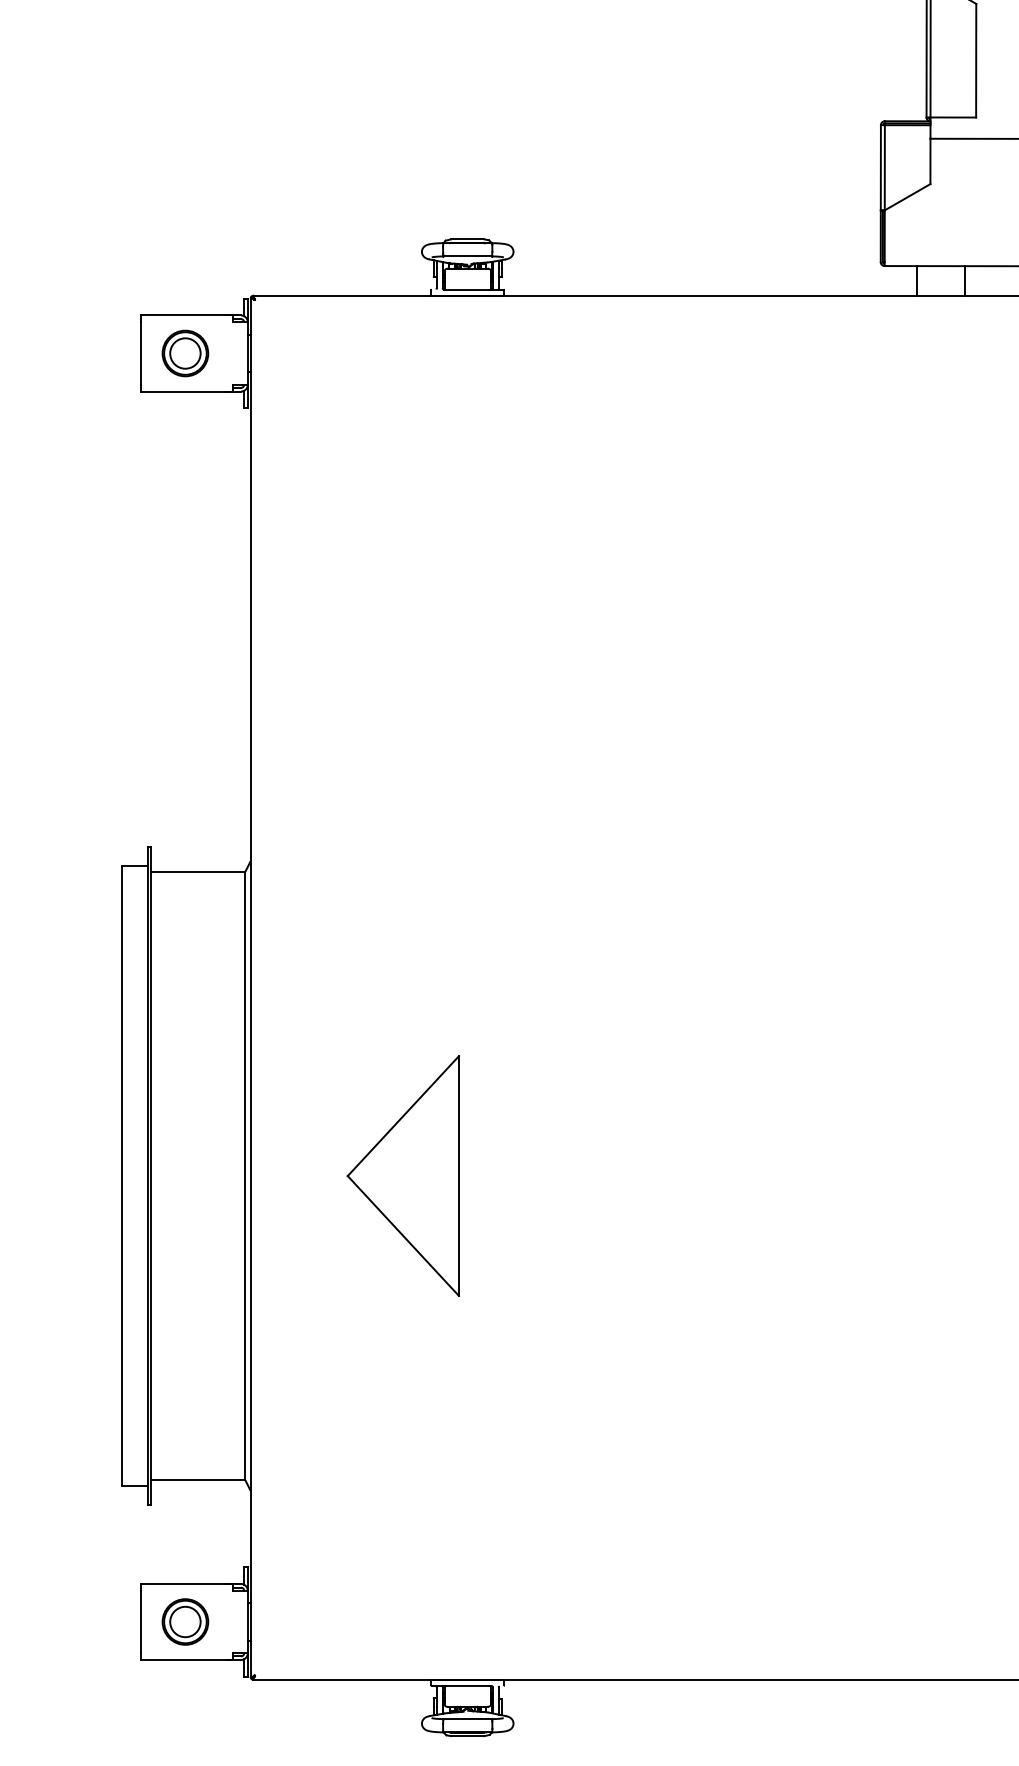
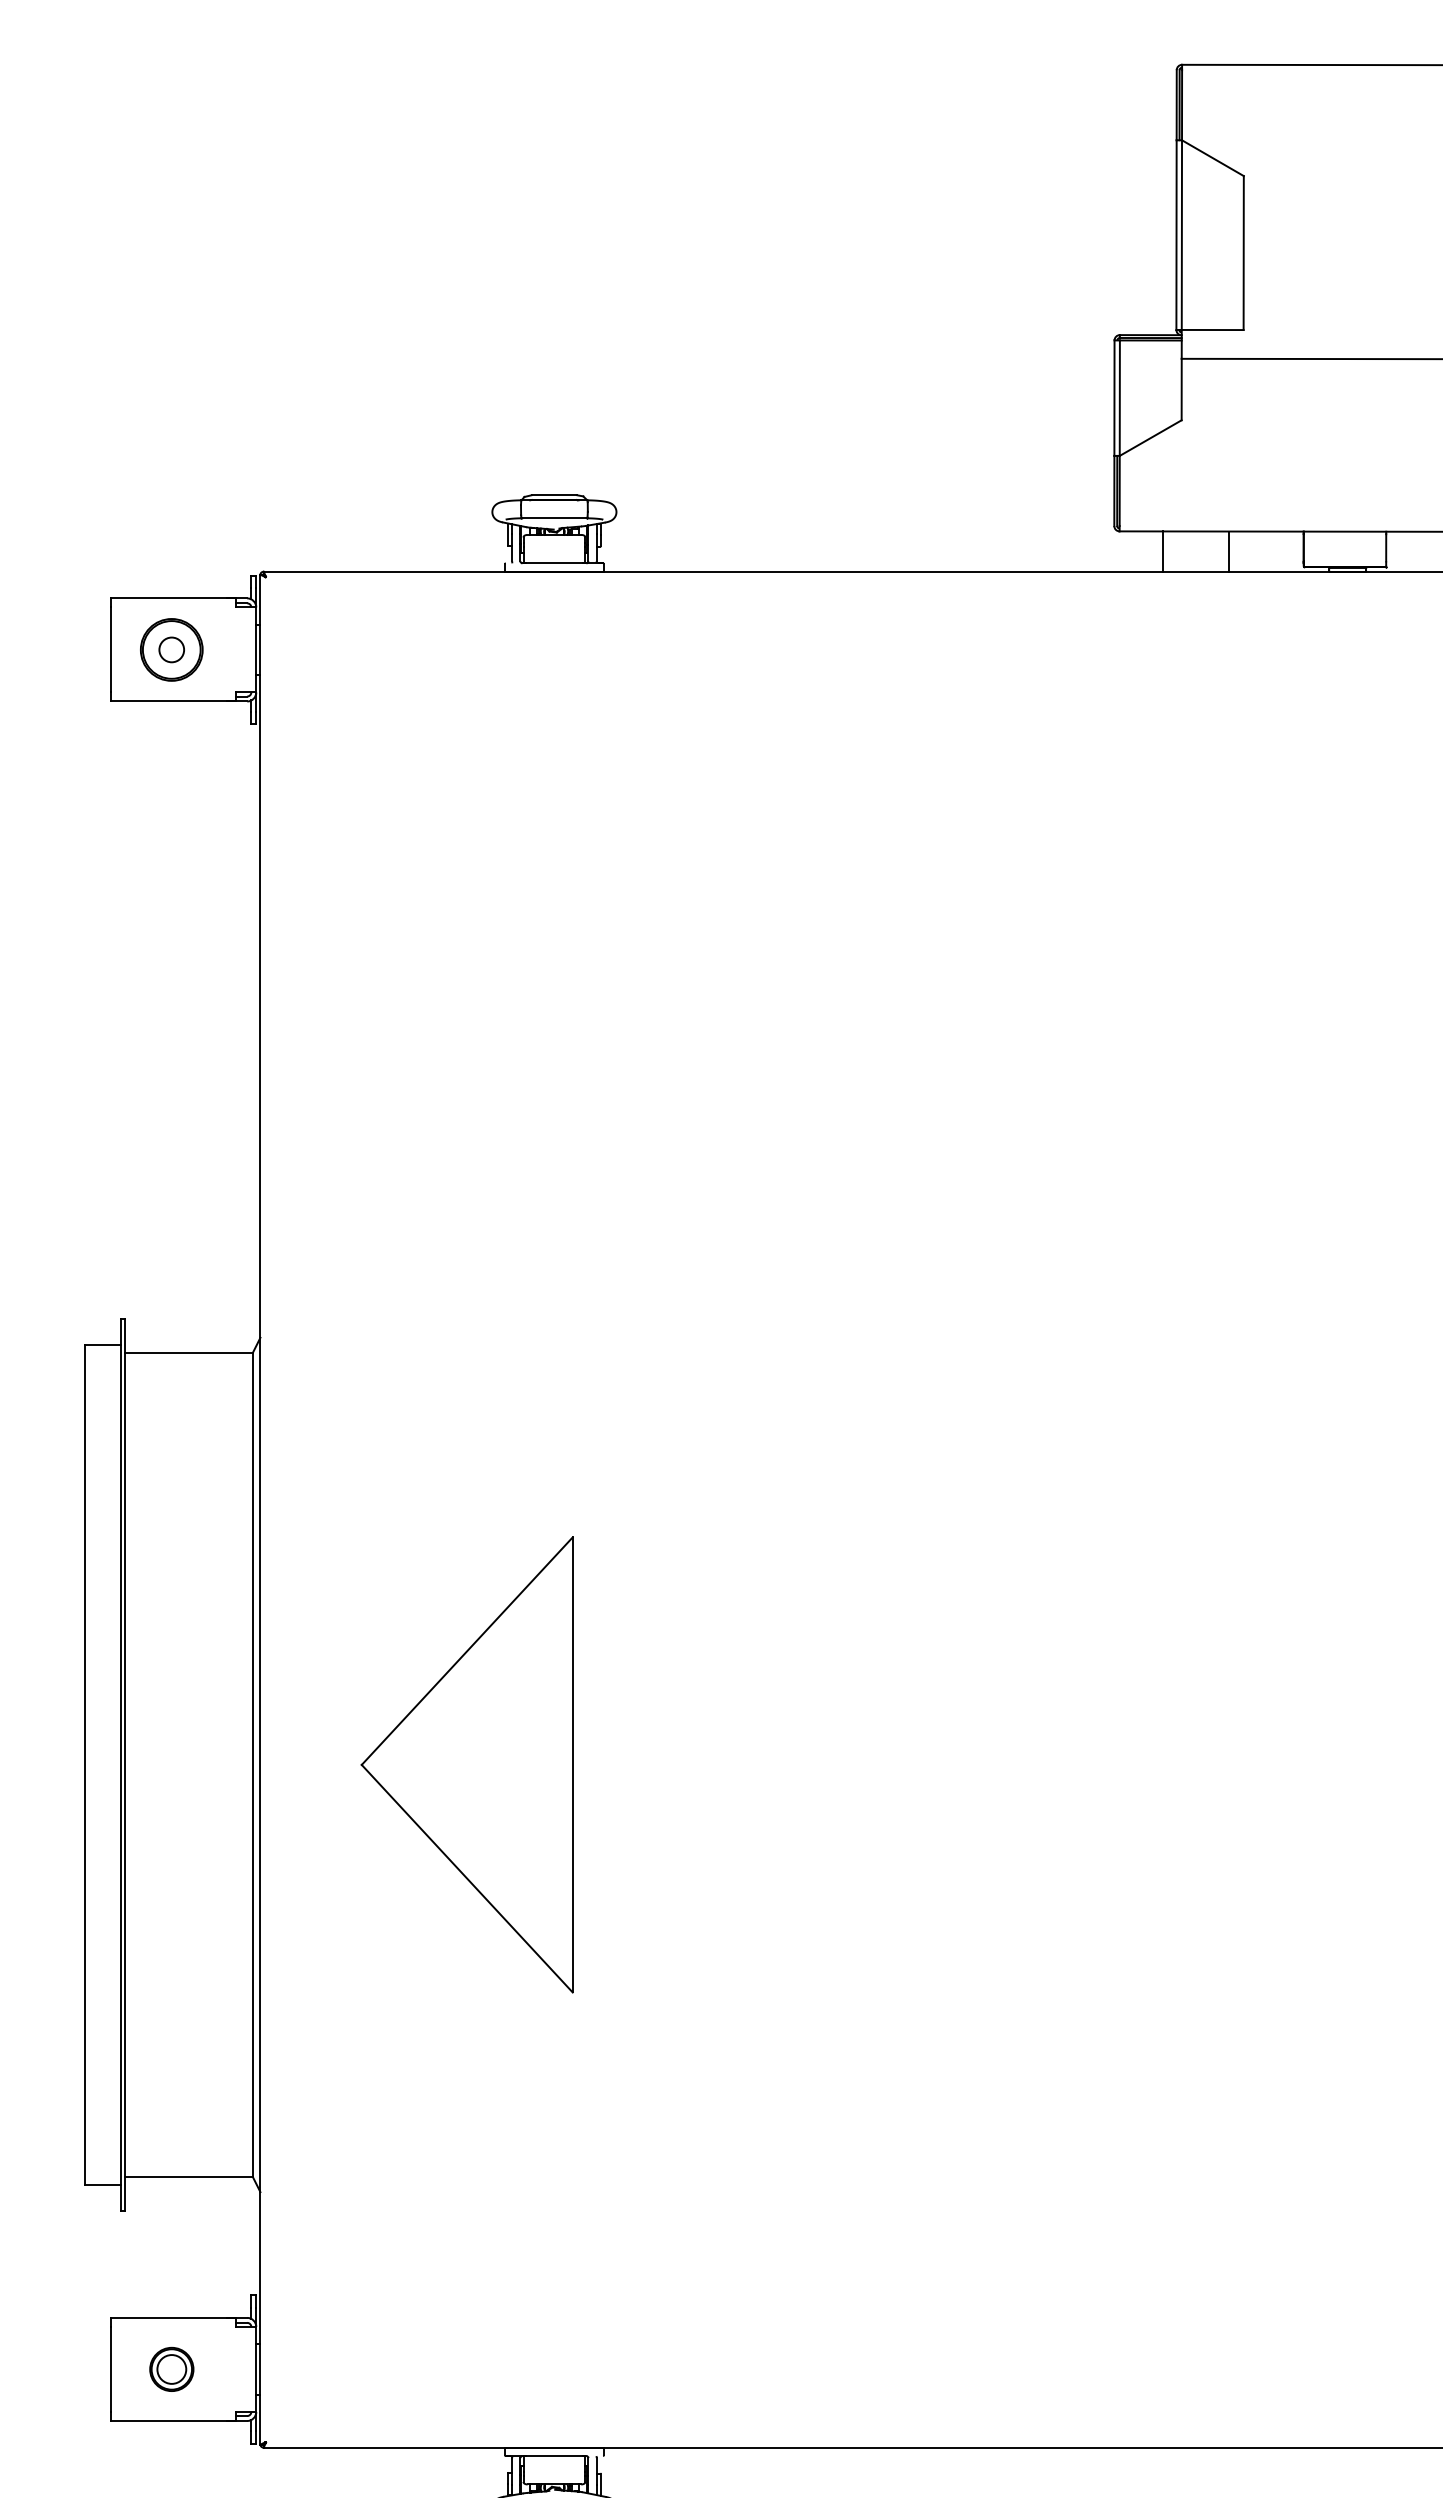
circle: (185, 353) -> (171, 649), size x0.6
part: (402, 1175) -> (466, 1764), size x1.4
part: (185, 1622) -> (171, 2369), size x0.7

